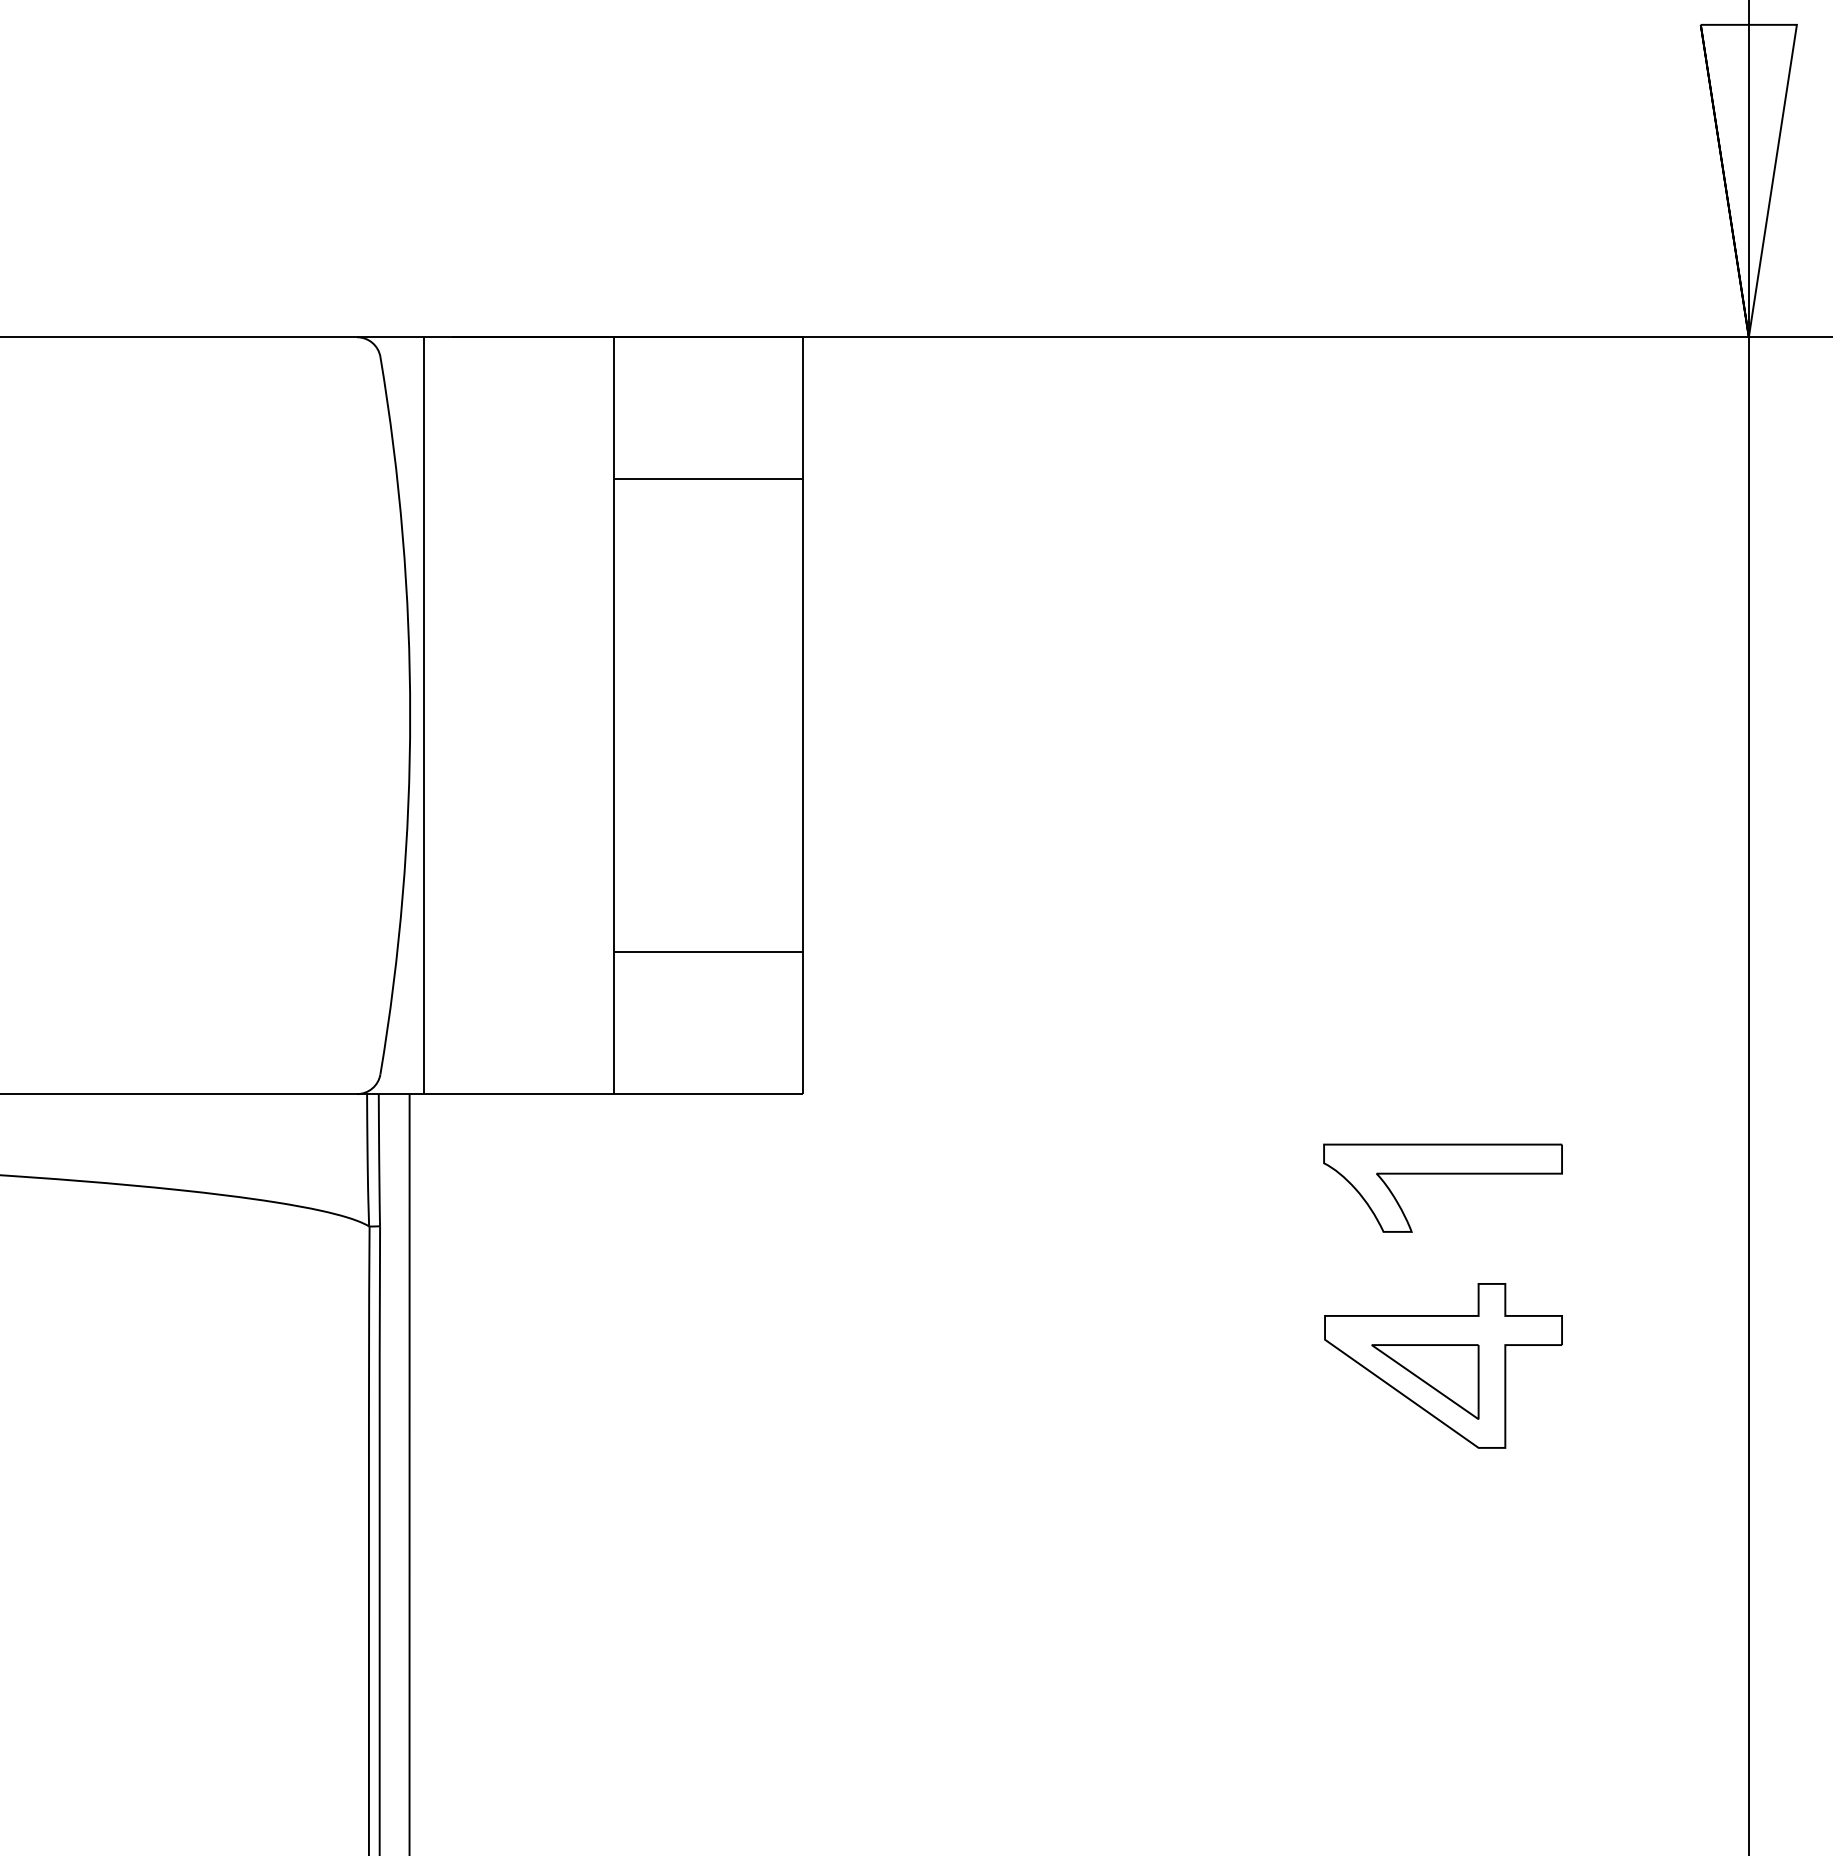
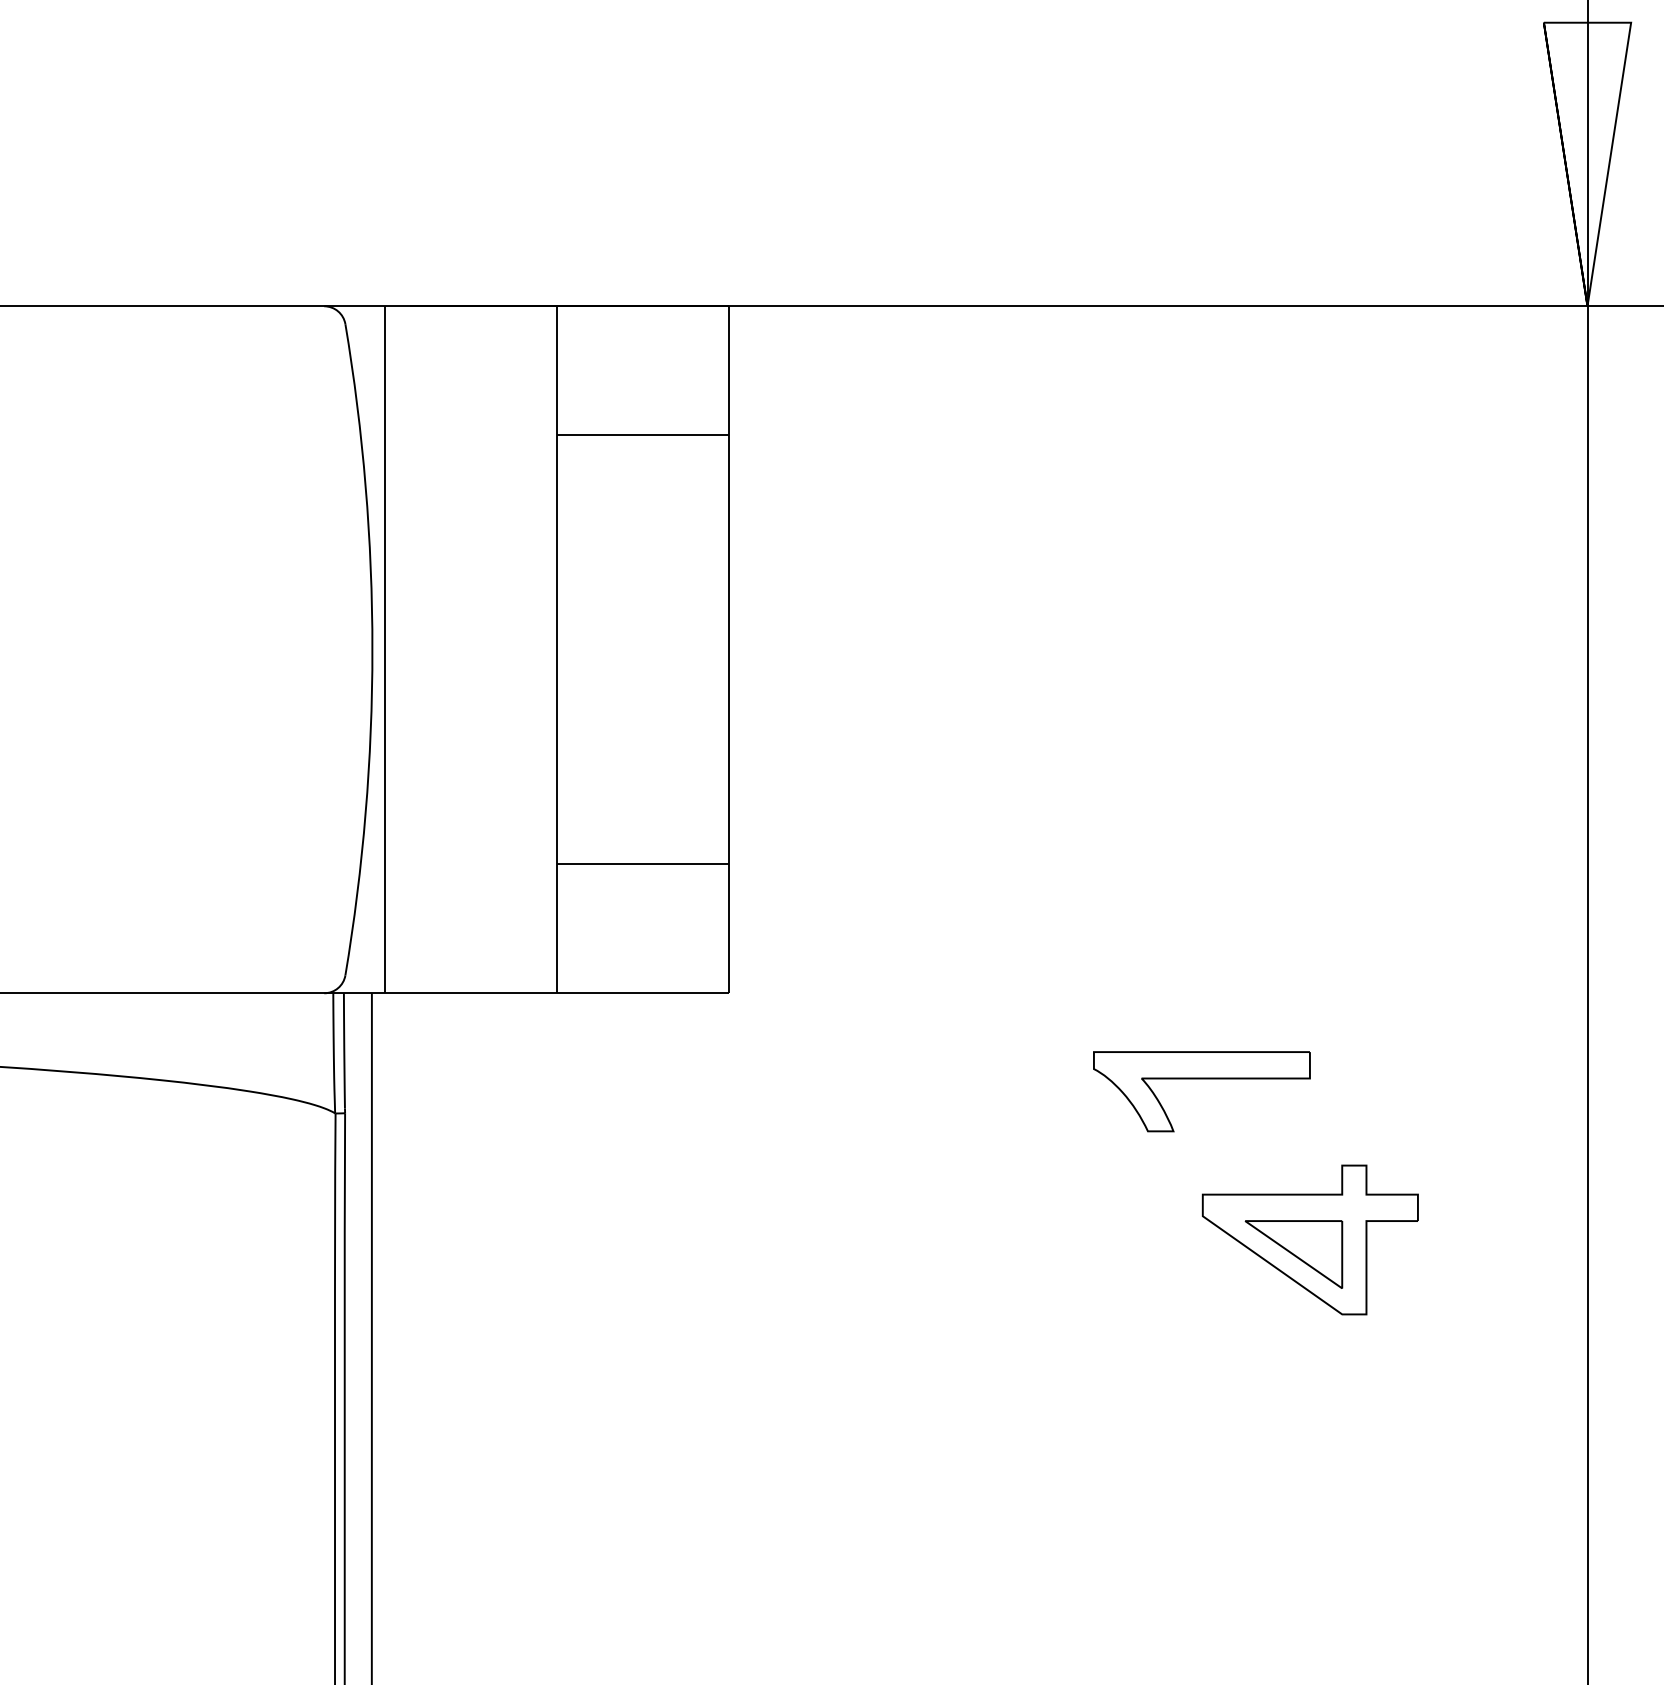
part: (1442, 1174) -> (1201, 1079), moved

